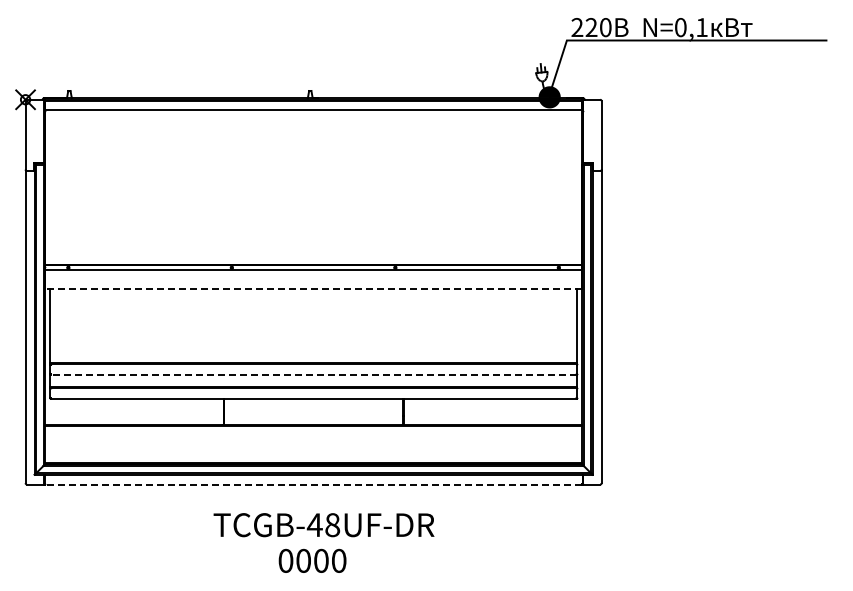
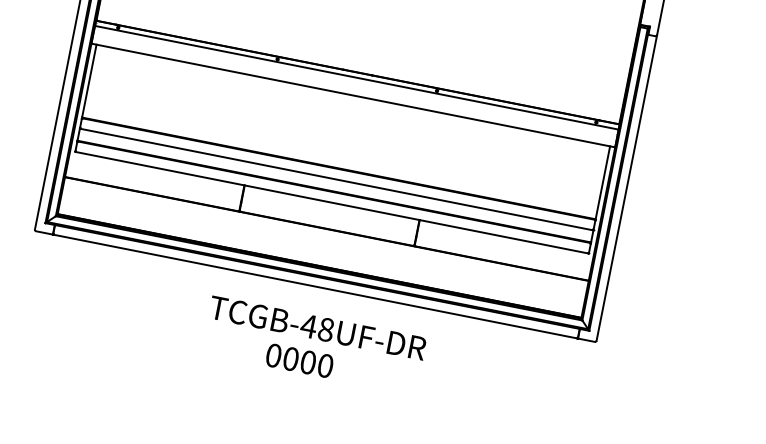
line: (313, 288) -> (353, 95), dashed -> solid
line: (313, 374) -> (336, 179), dashed -> solid
line: (313, 484) -> (315, 286), dashed -> solid

